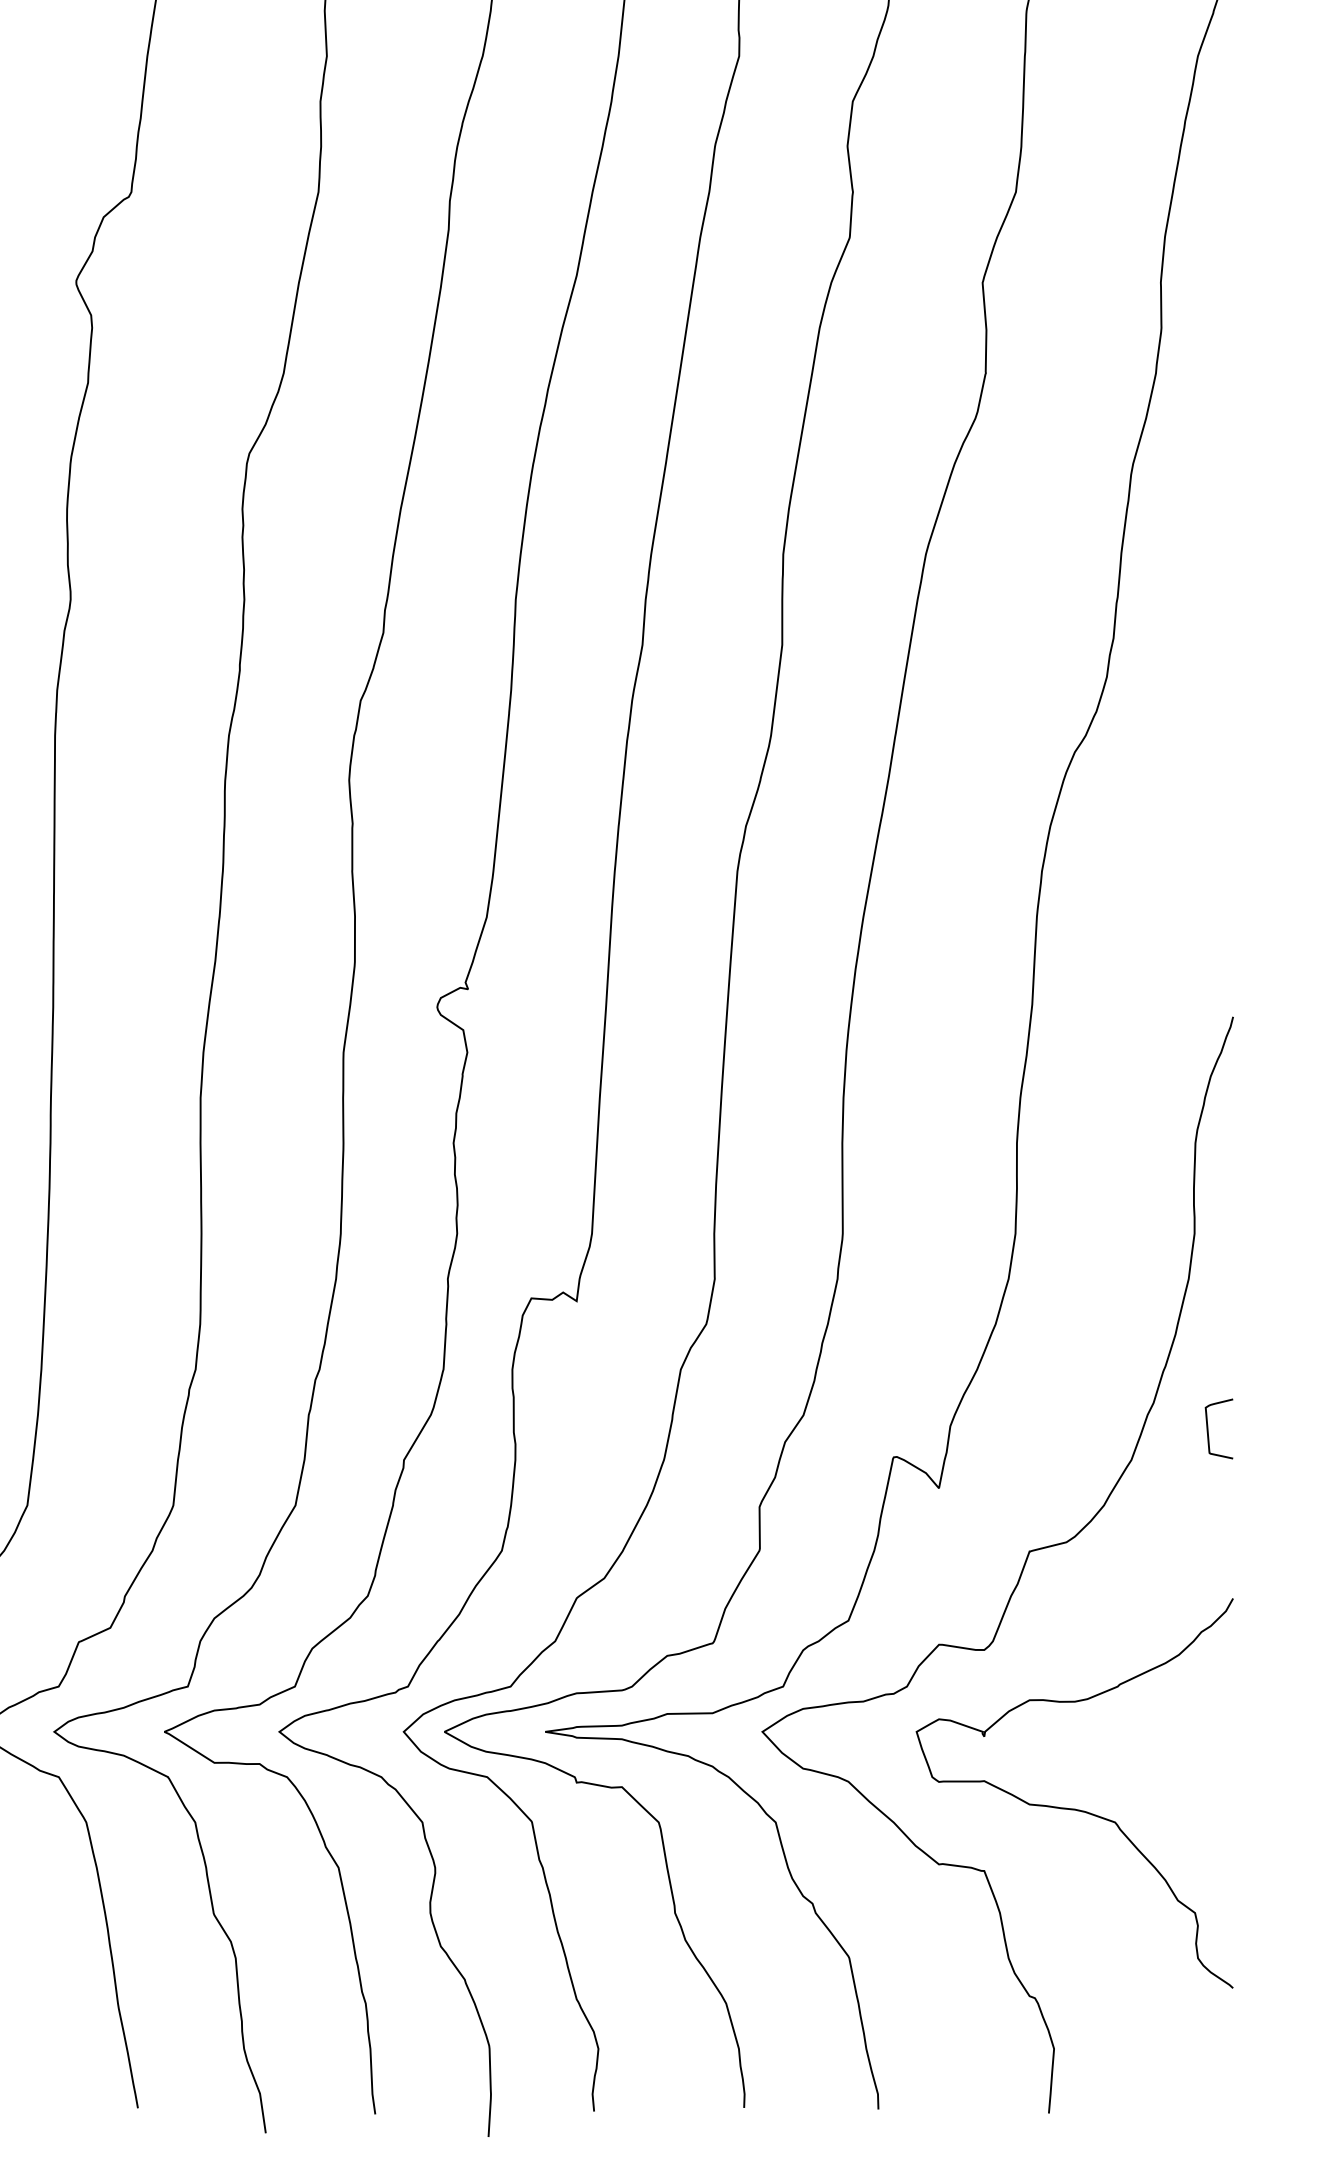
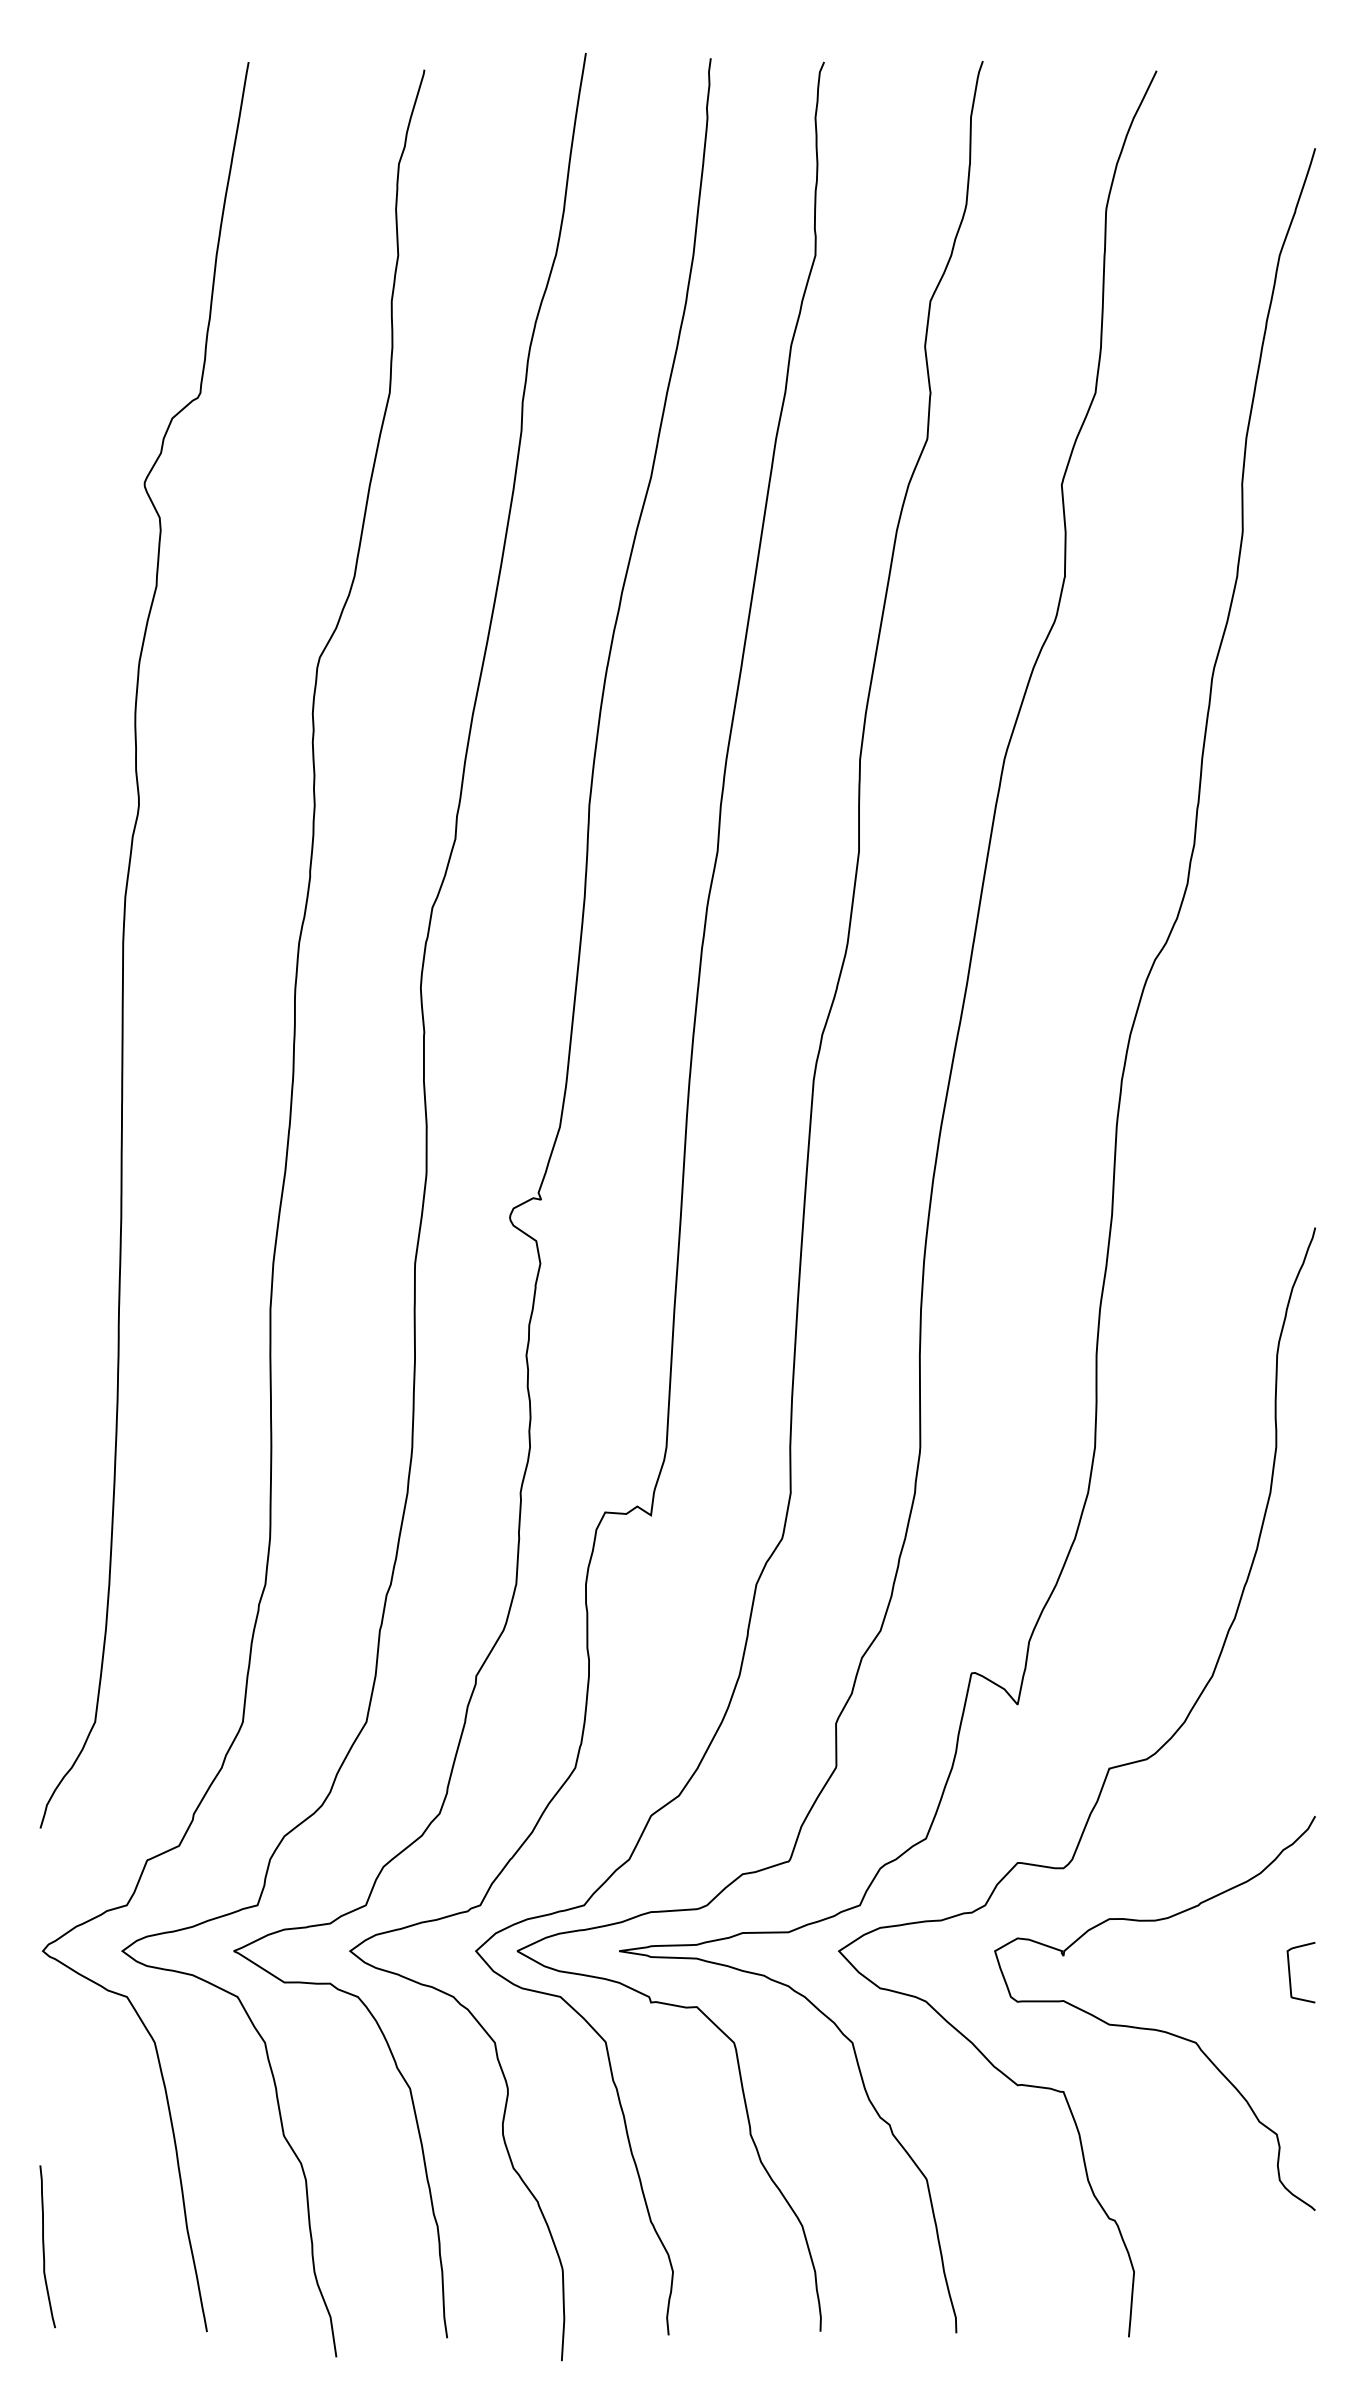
curve: (1208, 1428) -> (1290, 1972), moved

